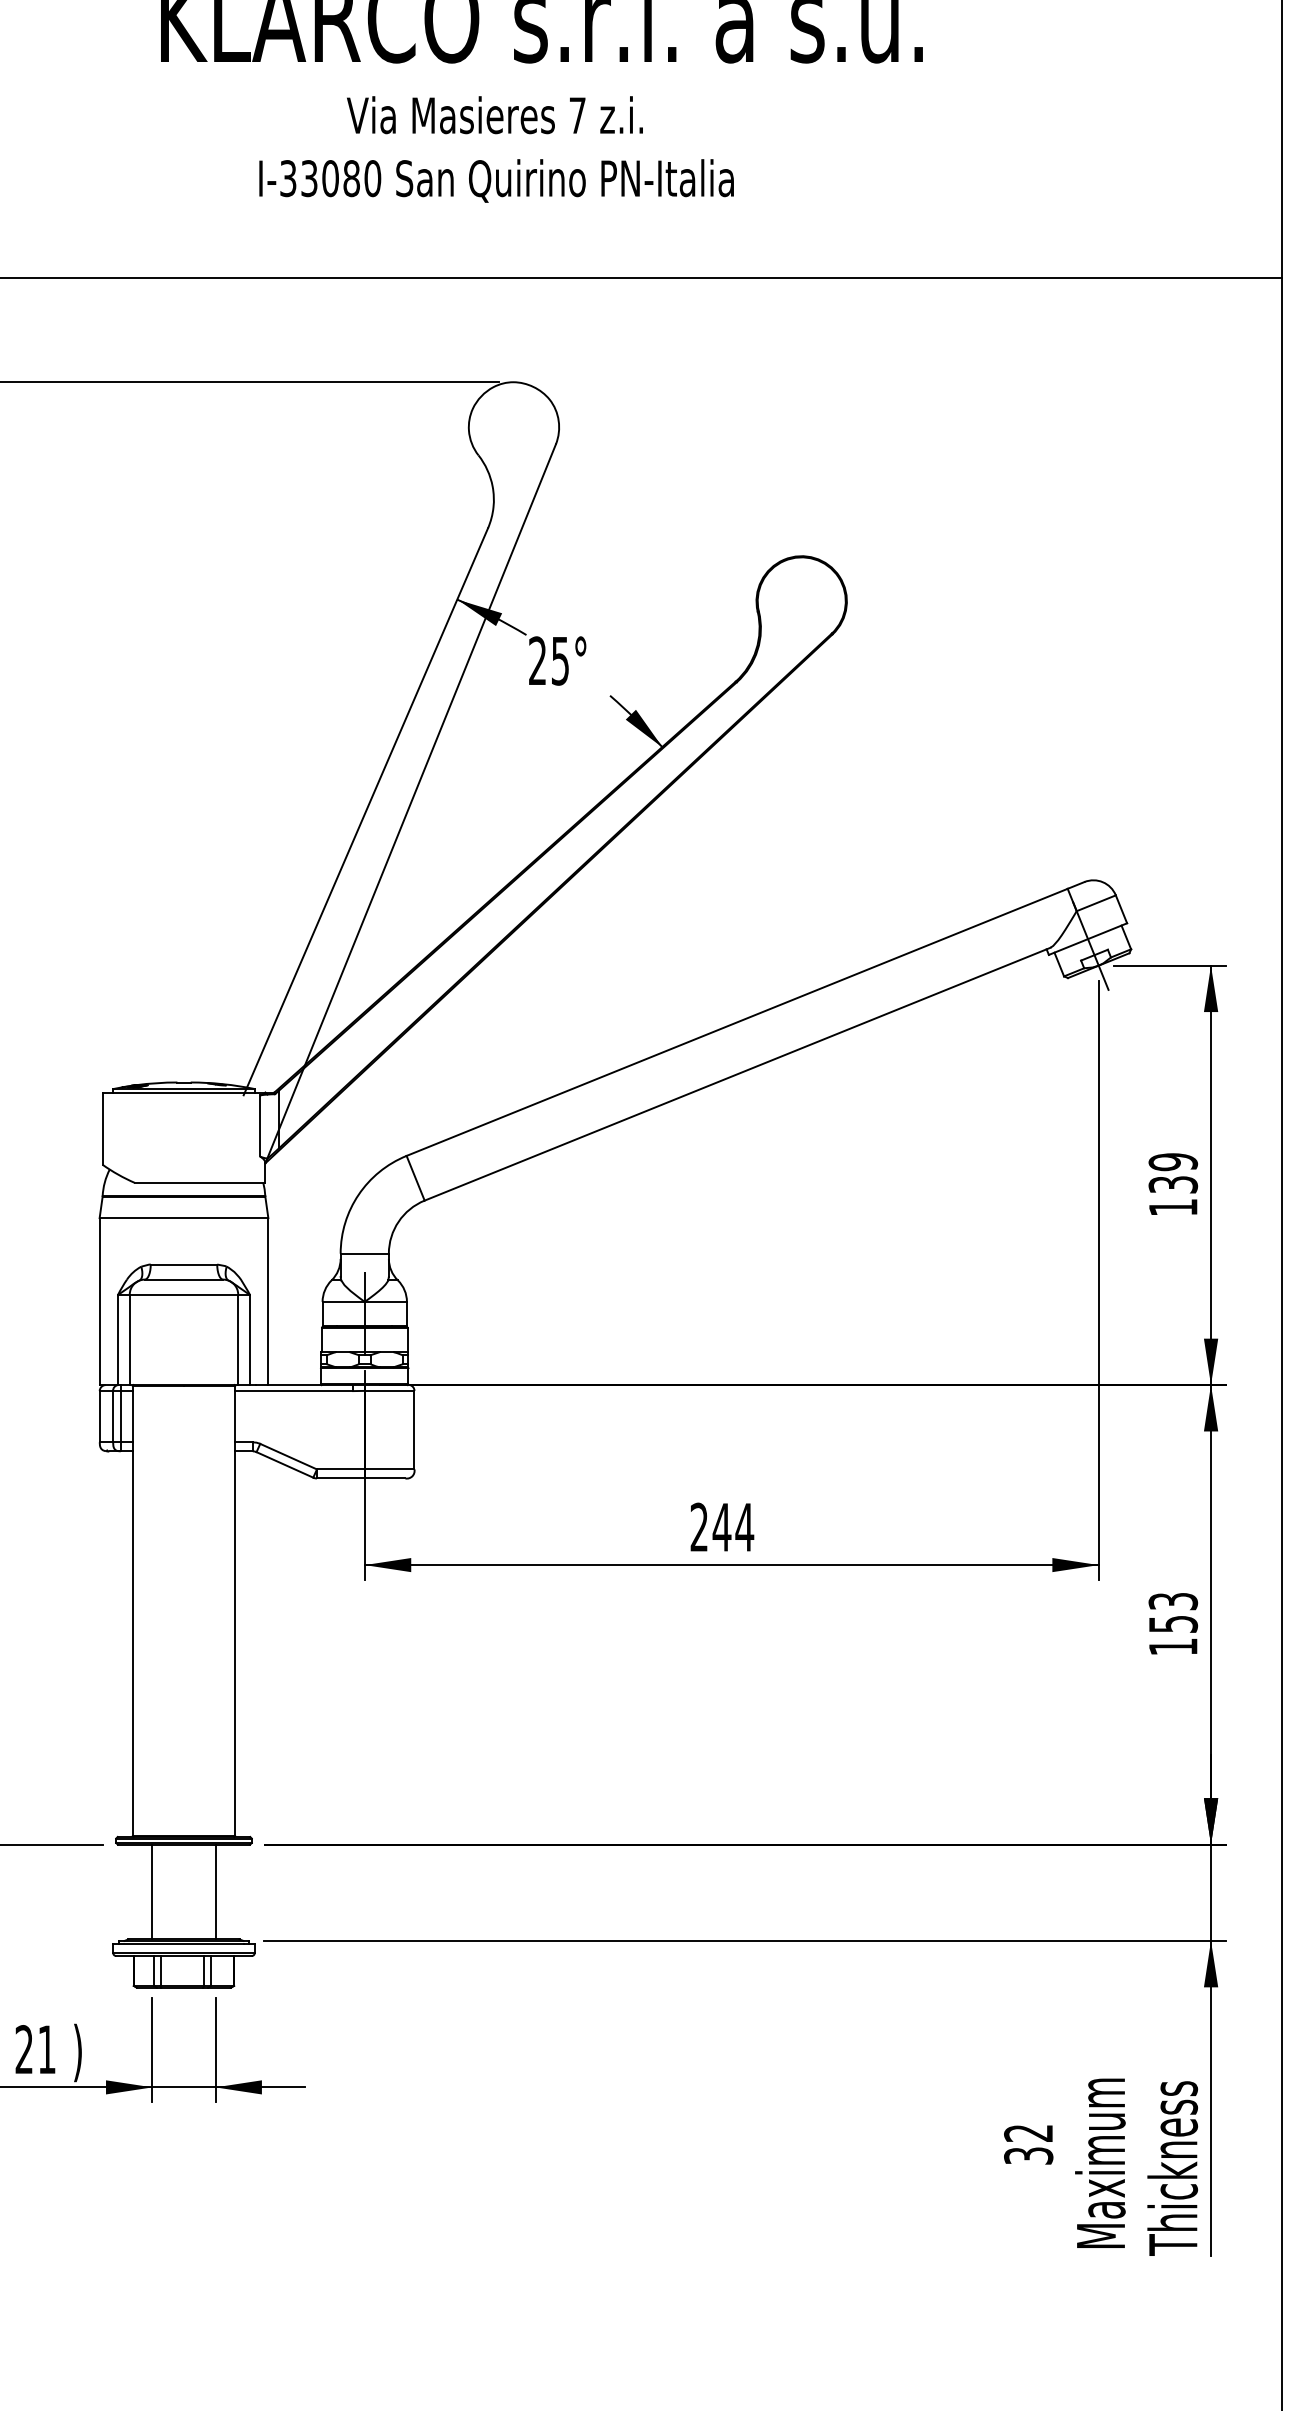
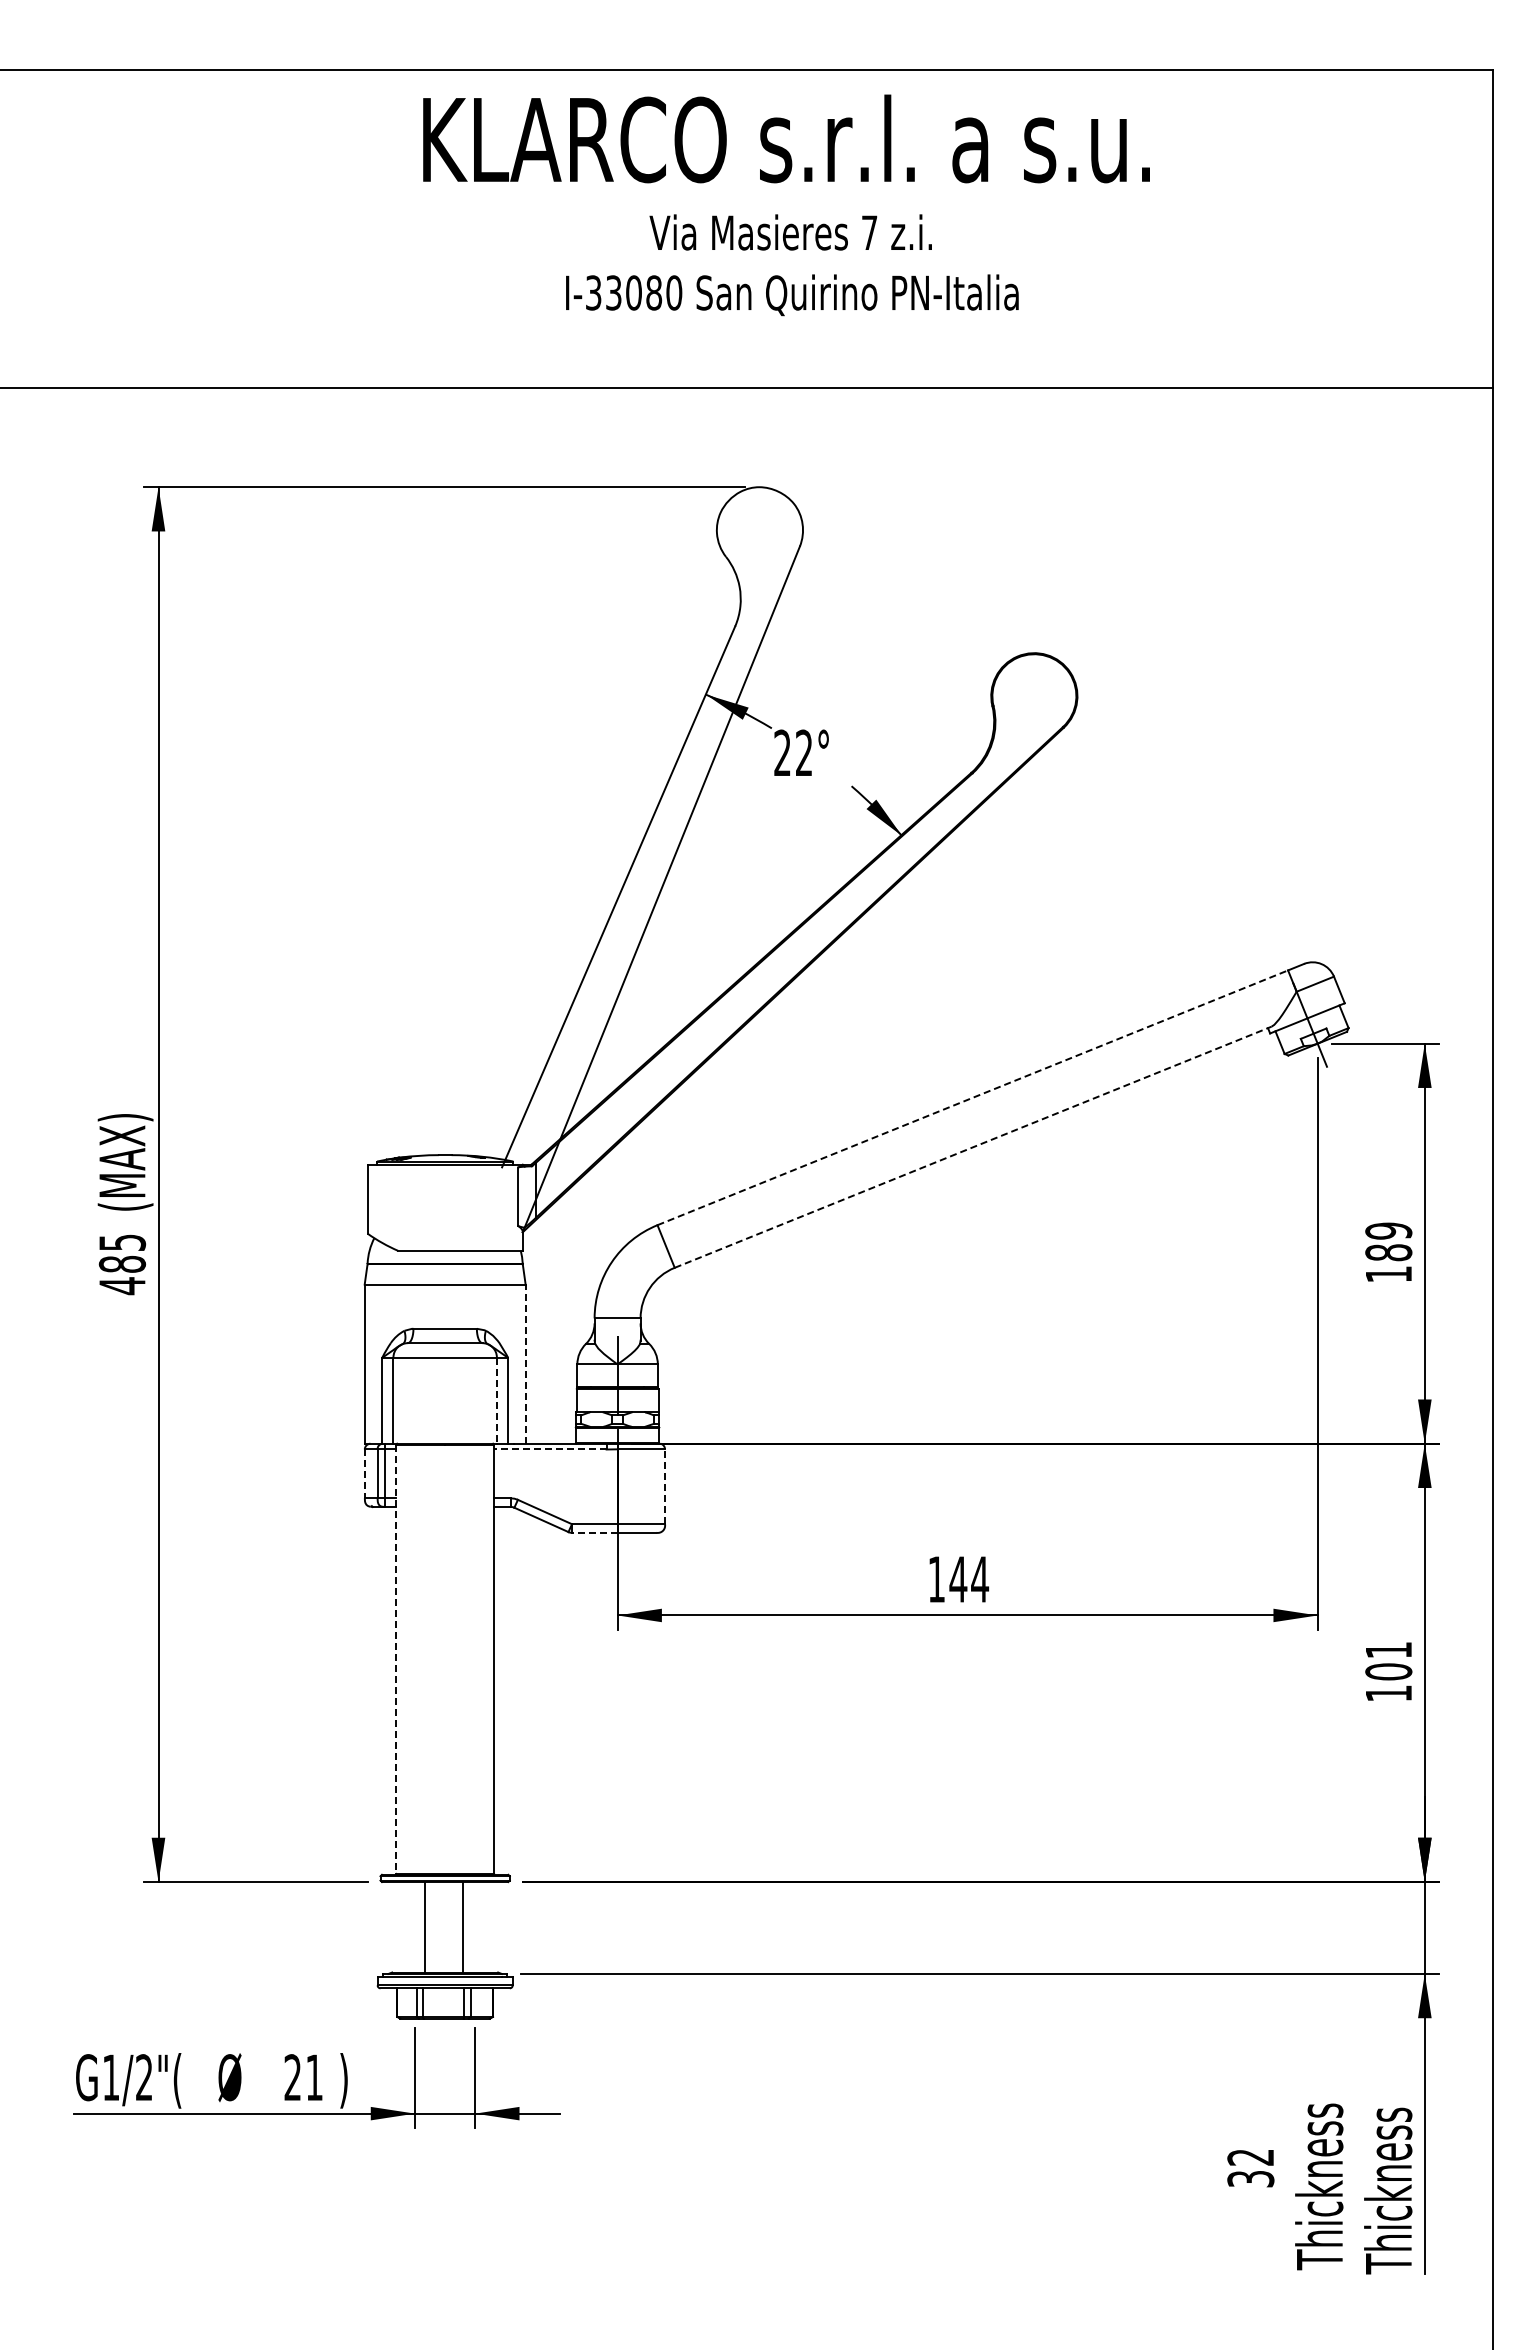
text: (496, 149) -> (792, 265), moved
text: (560, 660) -> (804, 752), 25° -> 22°
line: (737, 1022) -> (973, 1097), solid -> dashed
line: (737, 1074) -> (973, 1147), solid -> dashed
text: (1172, 1184) -> (1388, 1252), 139 -> 189
line: (268, 1301) -> (525, 1364), solid -> dashed
line: (237, 1340) -> (496, 1401), solid -> dashed
line: (293, 1391) -> (549, 1449), solid -> dashed
line: (99, 1417) -> (364, 1474), solid -> dashed
line: (414, 1429) -> (665, 1486), solid -> dashed
line: (340, 1478) -> (594, 1532), solid -> dashed
text: (699, 1527) -> (936, 1579), 244 -> 144
line: (132, 1611) -> (396, 1659), solid -> dashed
text: (1172, 1613) -> (1388, 1661), 153 -> 101
line: (152, 1892) -> (463, 1927), moved
line: (215, 1892) -> (425, 1927), moved
text: (1100, 2163) -> (1319, 2186), Maximum -> Thickness

